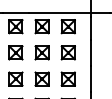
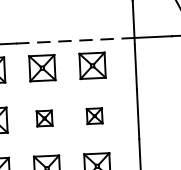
line: (59, 13) -> (74, 41), solid -> dashed
part: (41, 52) -> (43, 117), size x0.6
part: (67, 52) -> (93, 115), size x0.6

